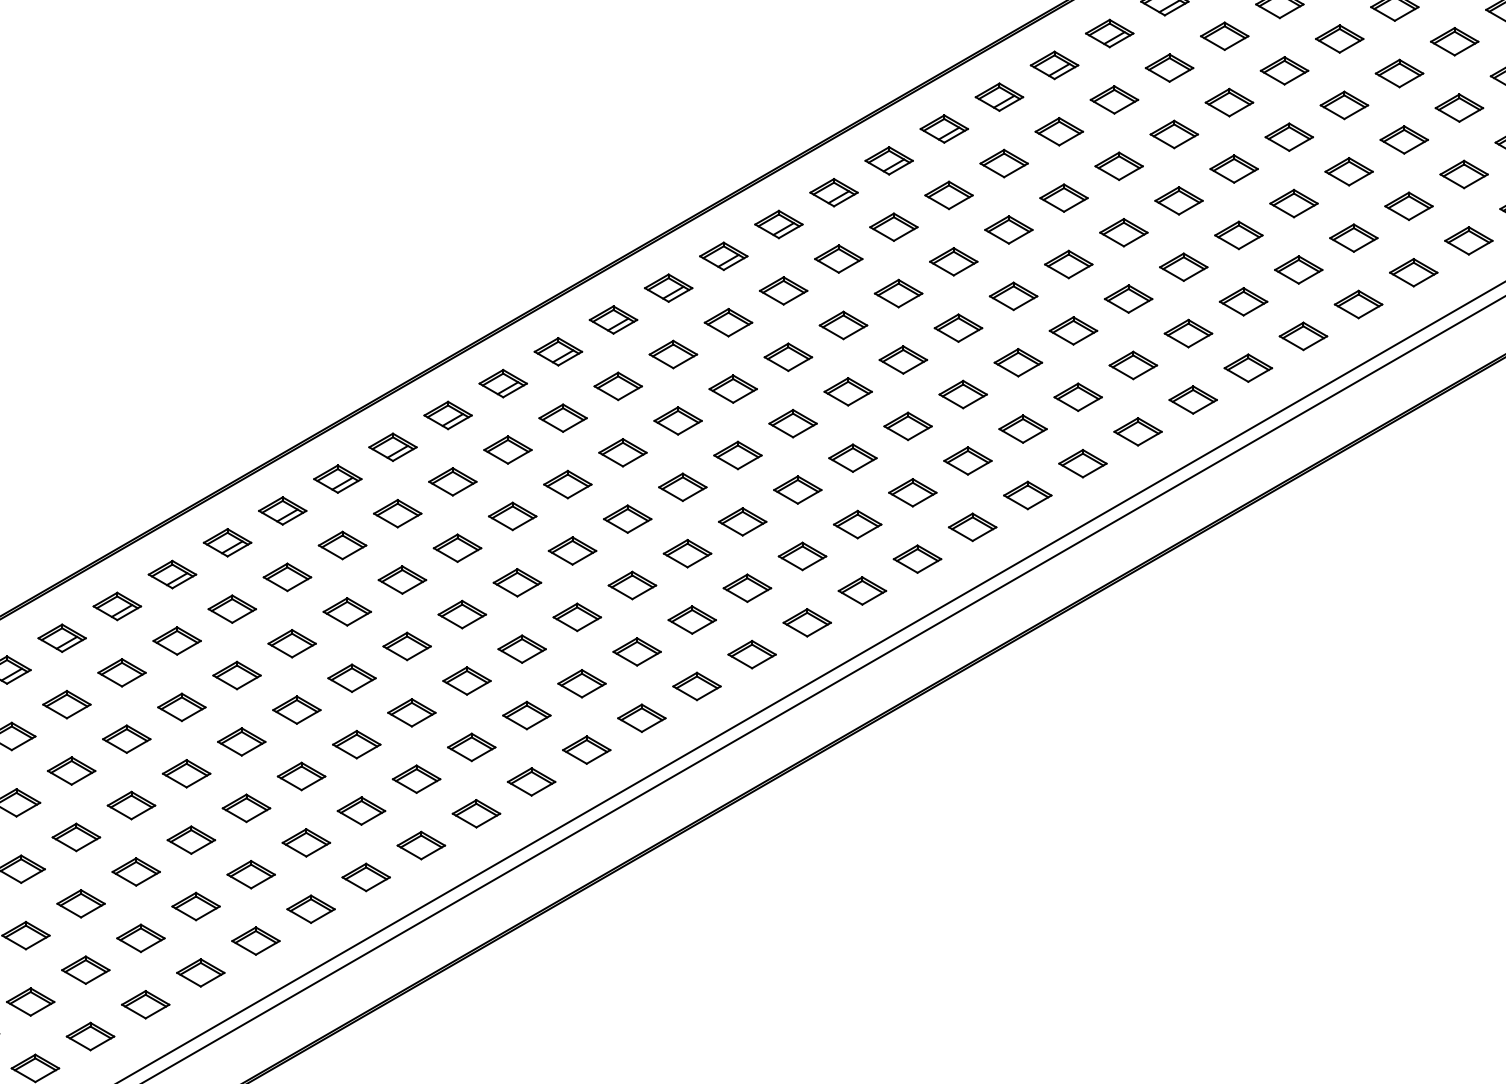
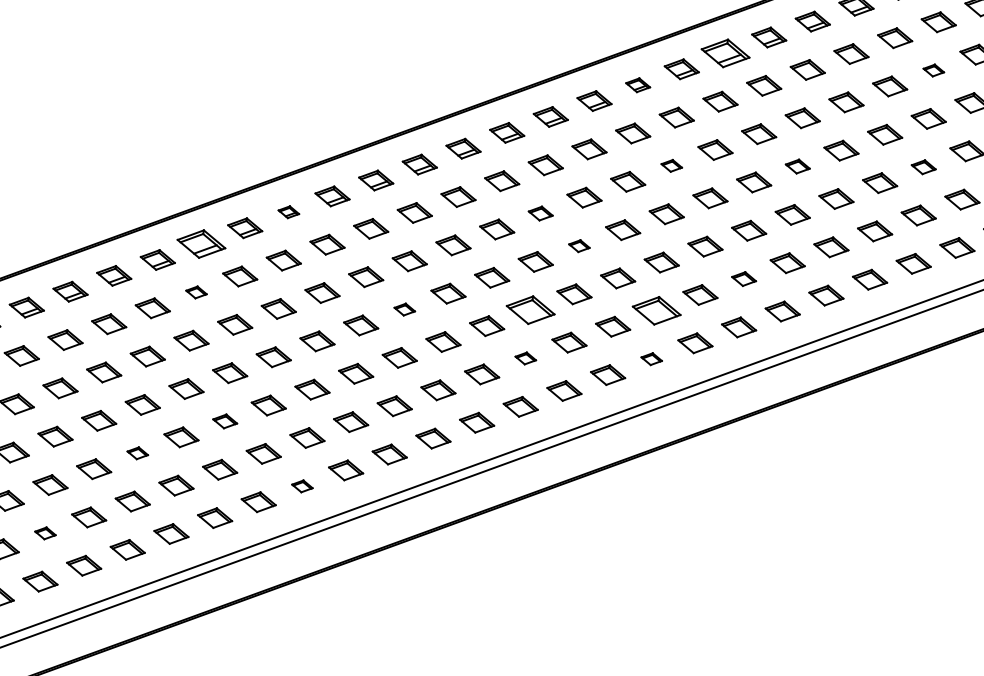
part: (1229, 102) -> (933, 70), size x0.6
part: (943, 128) -> (724, 52), size x1.4
part: (833, 192) -> (637, 85), size x0.7
part: (1238, 235) -> (923, 167), size x0.7
part: (1068, 264) -> (797, 166), size x0.7
part: (898, 293) -> (671, 165), size x0.6
part: (732, 388) -> (540, 213), size x0.7
part: (792, 423) -> (579, 245), size x0.6
part: (1022, 428) -> (743, 278), size x0.7
part: (392, 446) -> (288, 211), size x0.6
part: (912, 492) -> (656, 310), size x1.4
part: (282, 510) -> (201, 243), size x1.4
part: (742, 521) -> (530, 309), size x1.4
part: (572, 550) -> (404, 309), size x0.6
part: (917, 558) -> (651, 358), size x0.6
part: (287, 577) -> (196, 292), size x0.6
part: (747, 587) -> (525, 358), size x0.6
part: (356, 744) -> (224, 421), size x0.7
part: (246, 808) -> (137, 453), size x0.6
part: (476, 813) -> (302, 486), size x0.6
part: (140, 938) -> (45, 533), size x0.6

